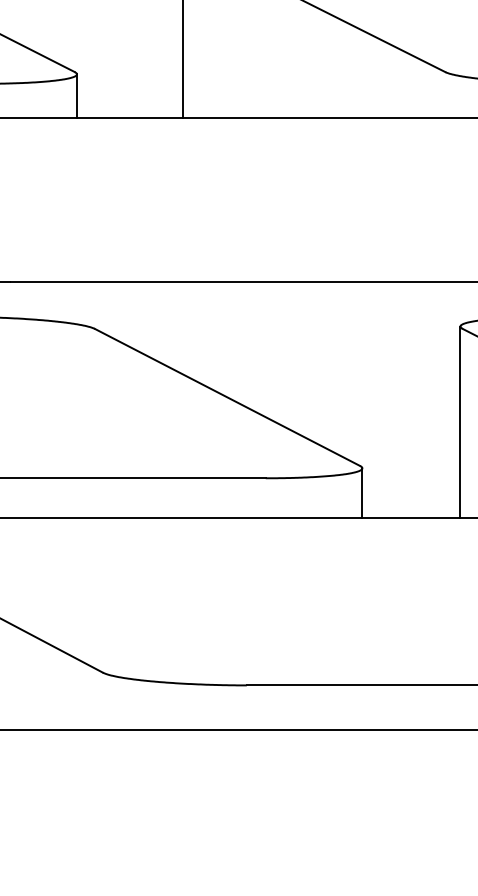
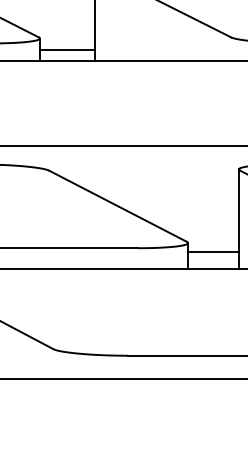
line: (130, 97) -> (67, 50), added
line: (411, 484) -> (213, 251), added

